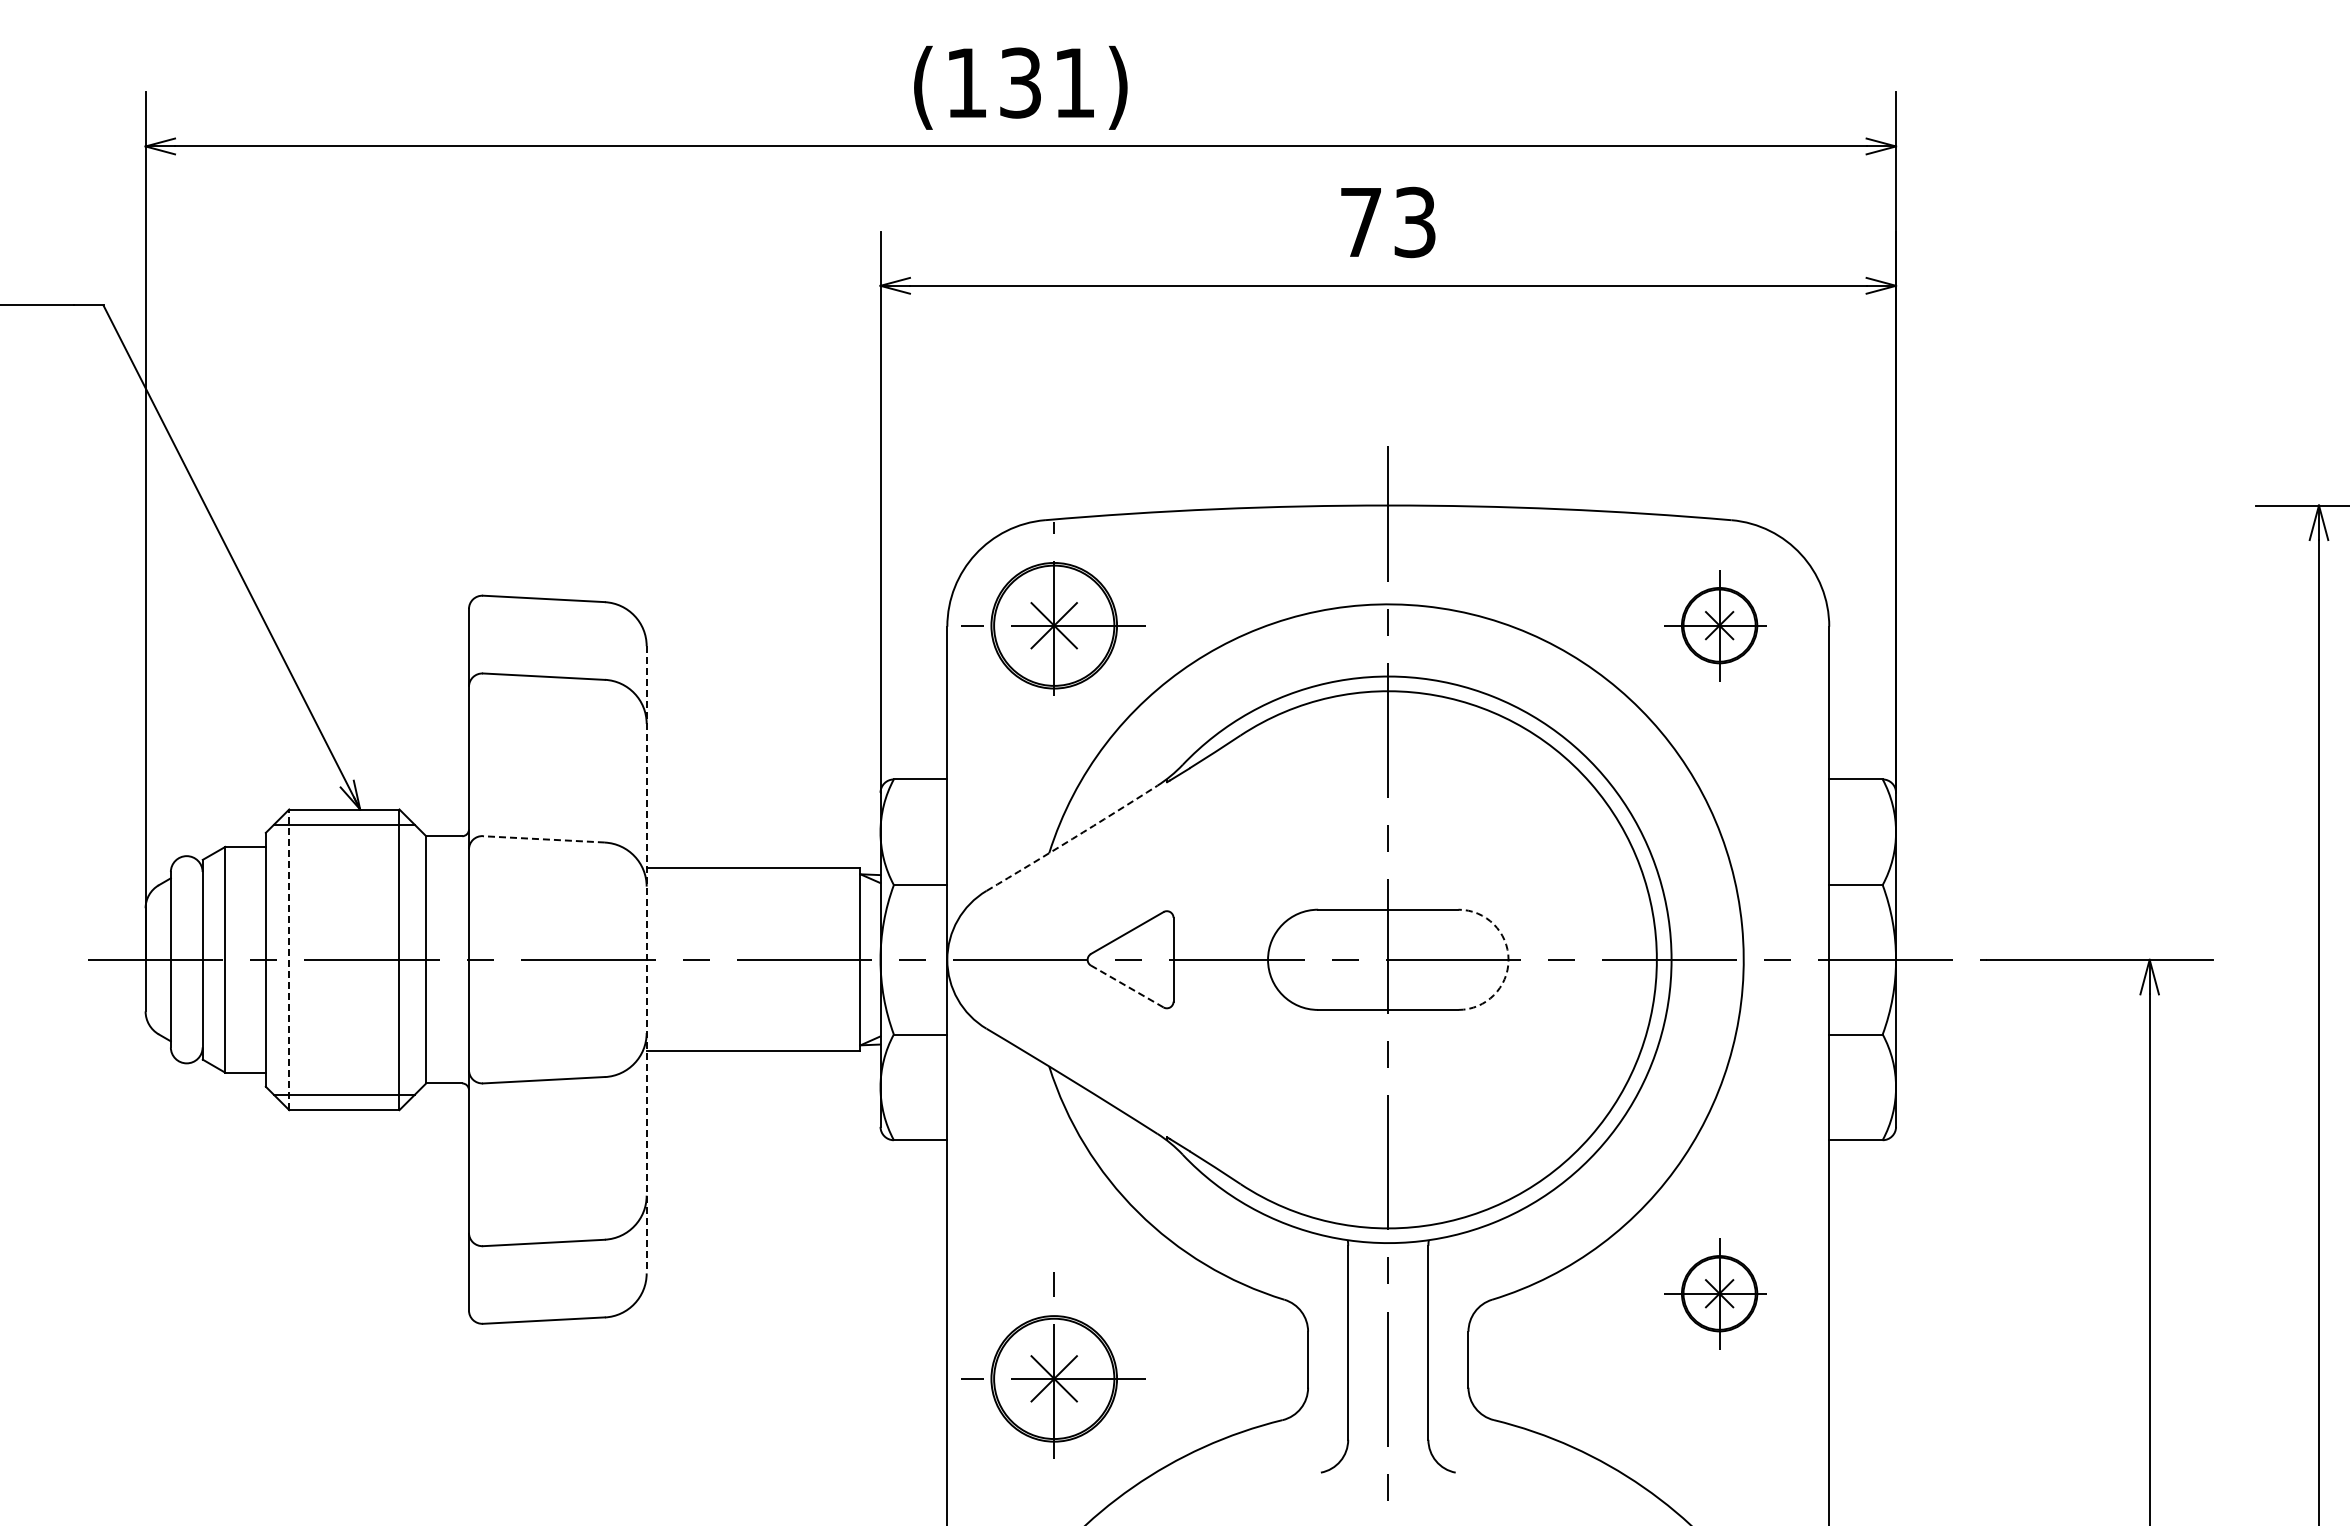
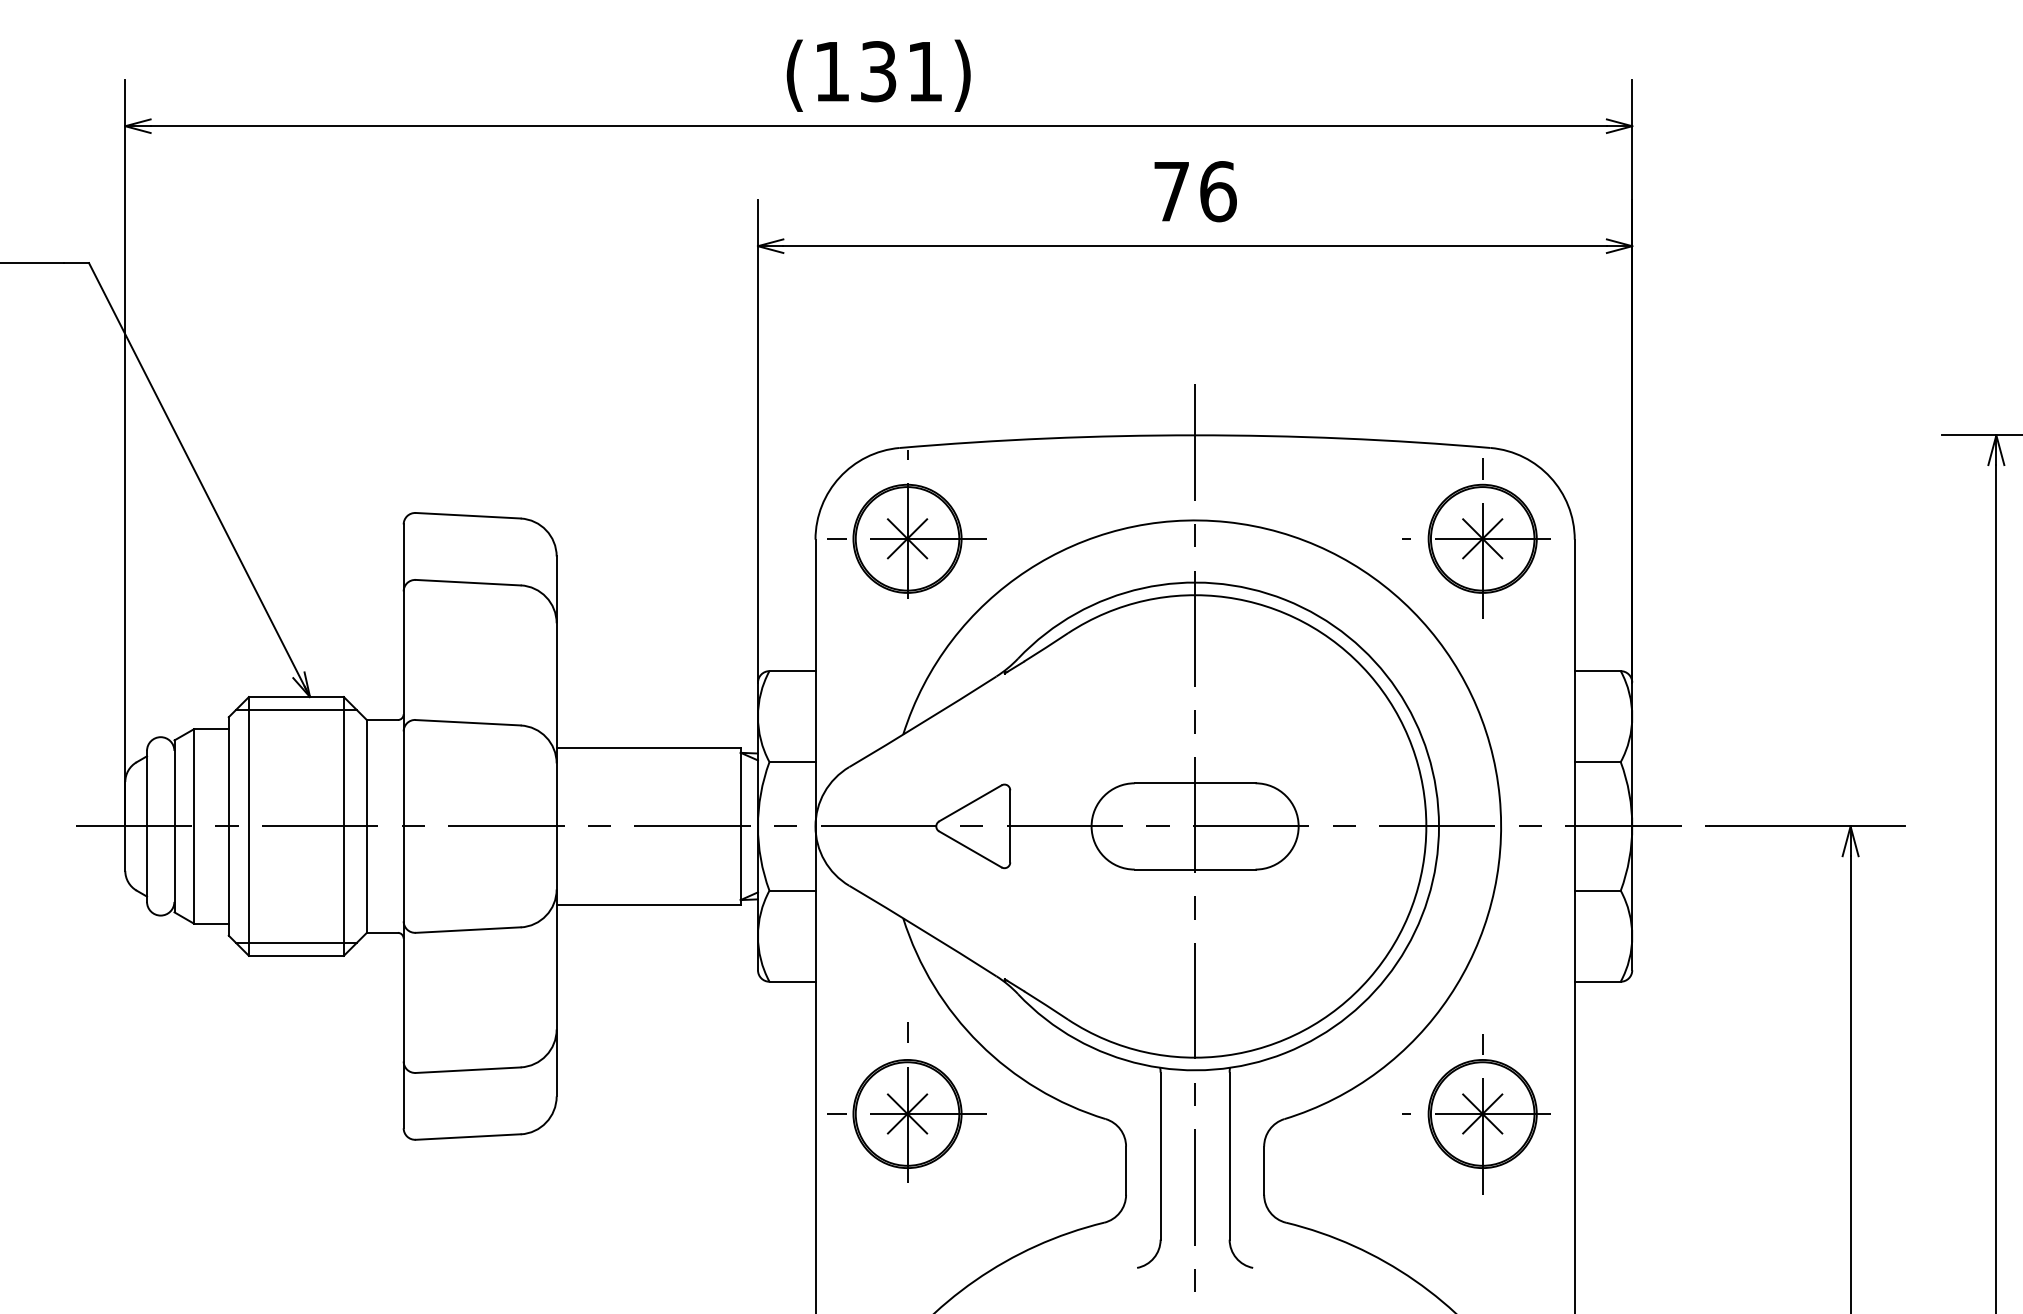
text: (1415, 222) -> (1218, 191), 73 -> 76
part: (1715, 625) -> (1476, 538), size x1.67
arc: (1072, 838) -> (923, 721), dashed -> solid
line: (543, 839) -> (467, 722), dashed -> solid
line: (289, 959) -> (249, 826), dashed -> solid
line: (646, 959) -> (556, 826), dashed -> solid
arc: (1508, 959) -> (1298, 826), dashed -> solid
line: (1127, 986) -> (970, 849), dashed -> solid
part: (1715, 1293) -> (1476, 1113), size x1.67
part: (1053, 1365) -> (906, 1102), moved

